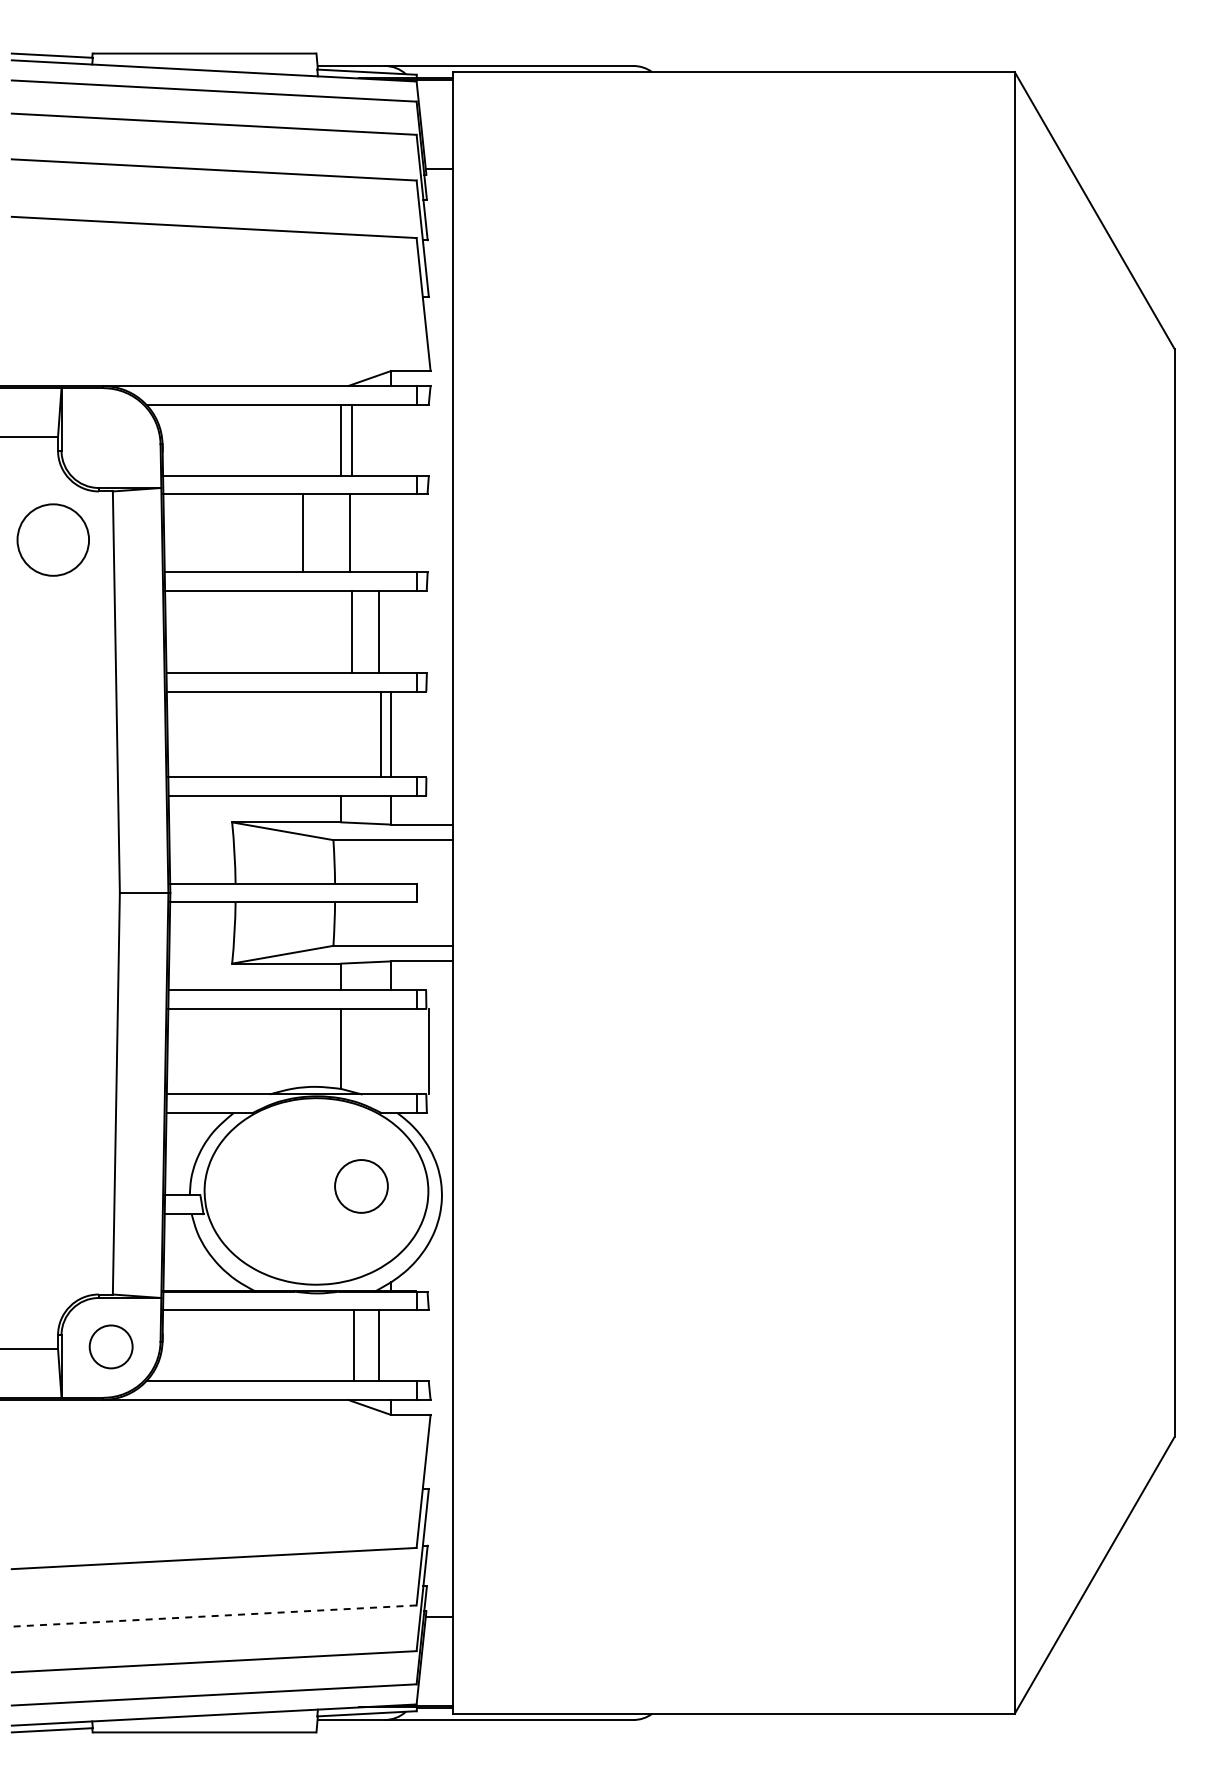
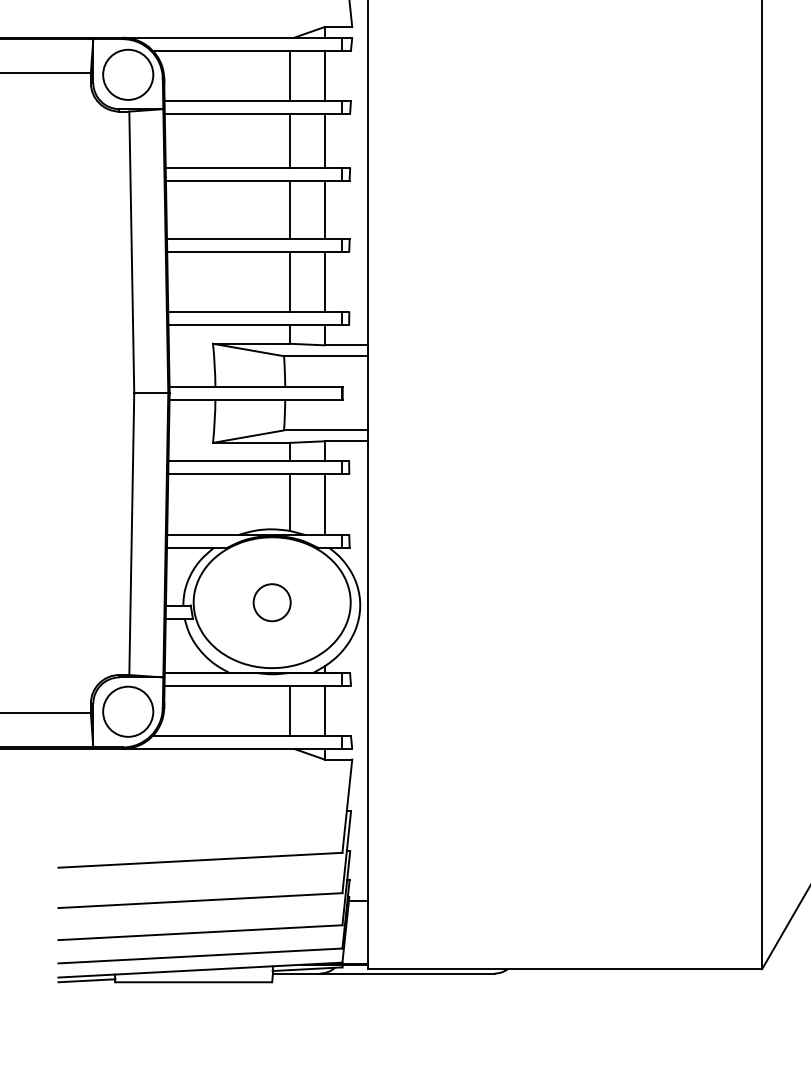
line: (352, 439) -> (324, 75), moved
line: (303, 532) -> (289, 140), moved
line: (350, 532) -> (324, 140), moved
circle: (52, 539) -> (127, 74), moved
line: (352, 631) -> (324, 209), moved
line: (379, 631) -> (289, 209), moved
line: (381, 734) -> (289, 282), moved
line: (429, 1051) -> (324, 504), moved
circle: (361, 1186) -> (272, 602), moved
line: (354, 1345) -> (324, 710), moved
line: (379, 1345) -> (289, 710), moved
circle: (110, 1346) -> (127, 711), size x1.67
line: (214, 1616) -> (200, 900), dashed -> solid

